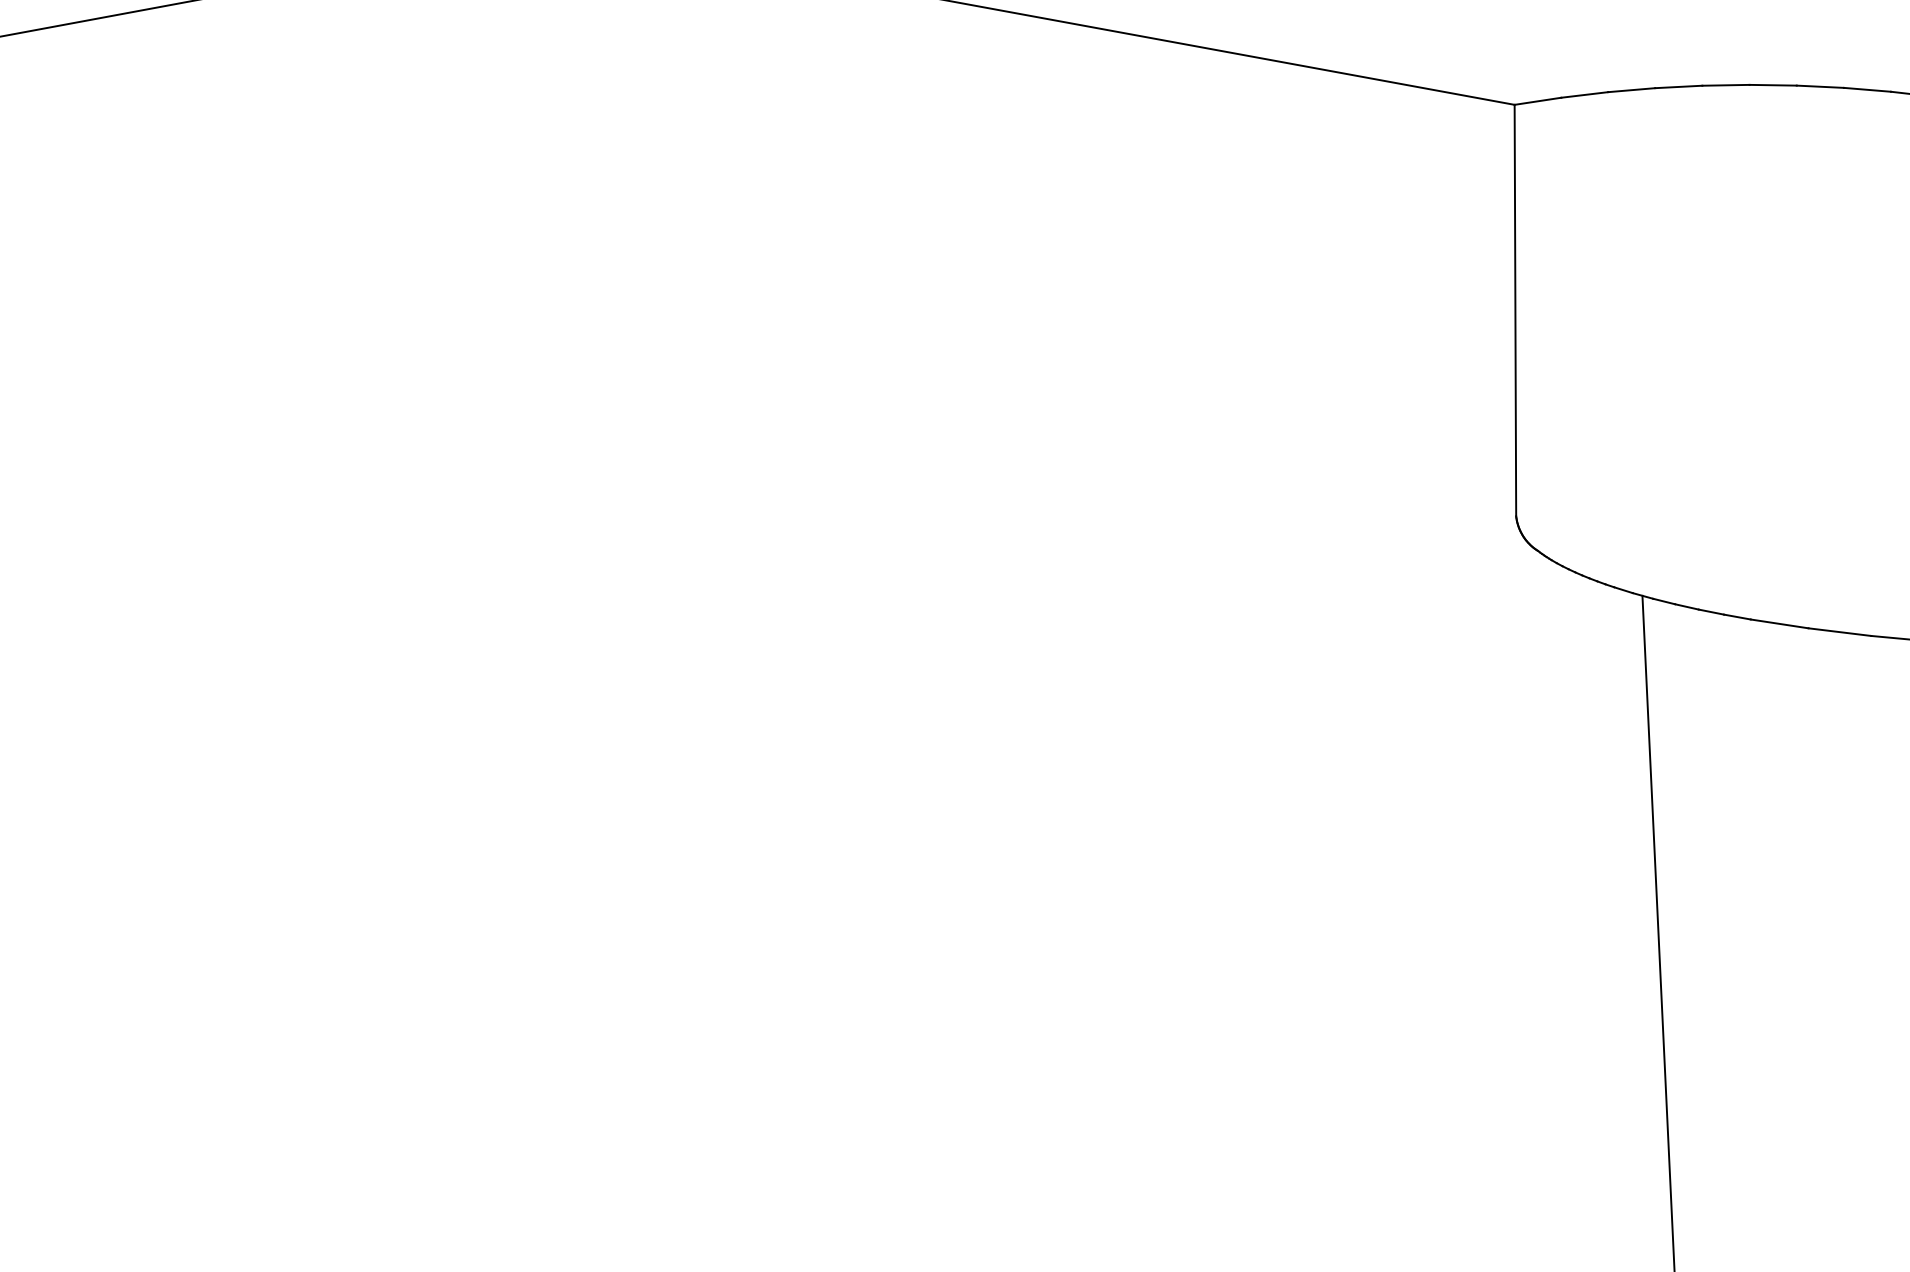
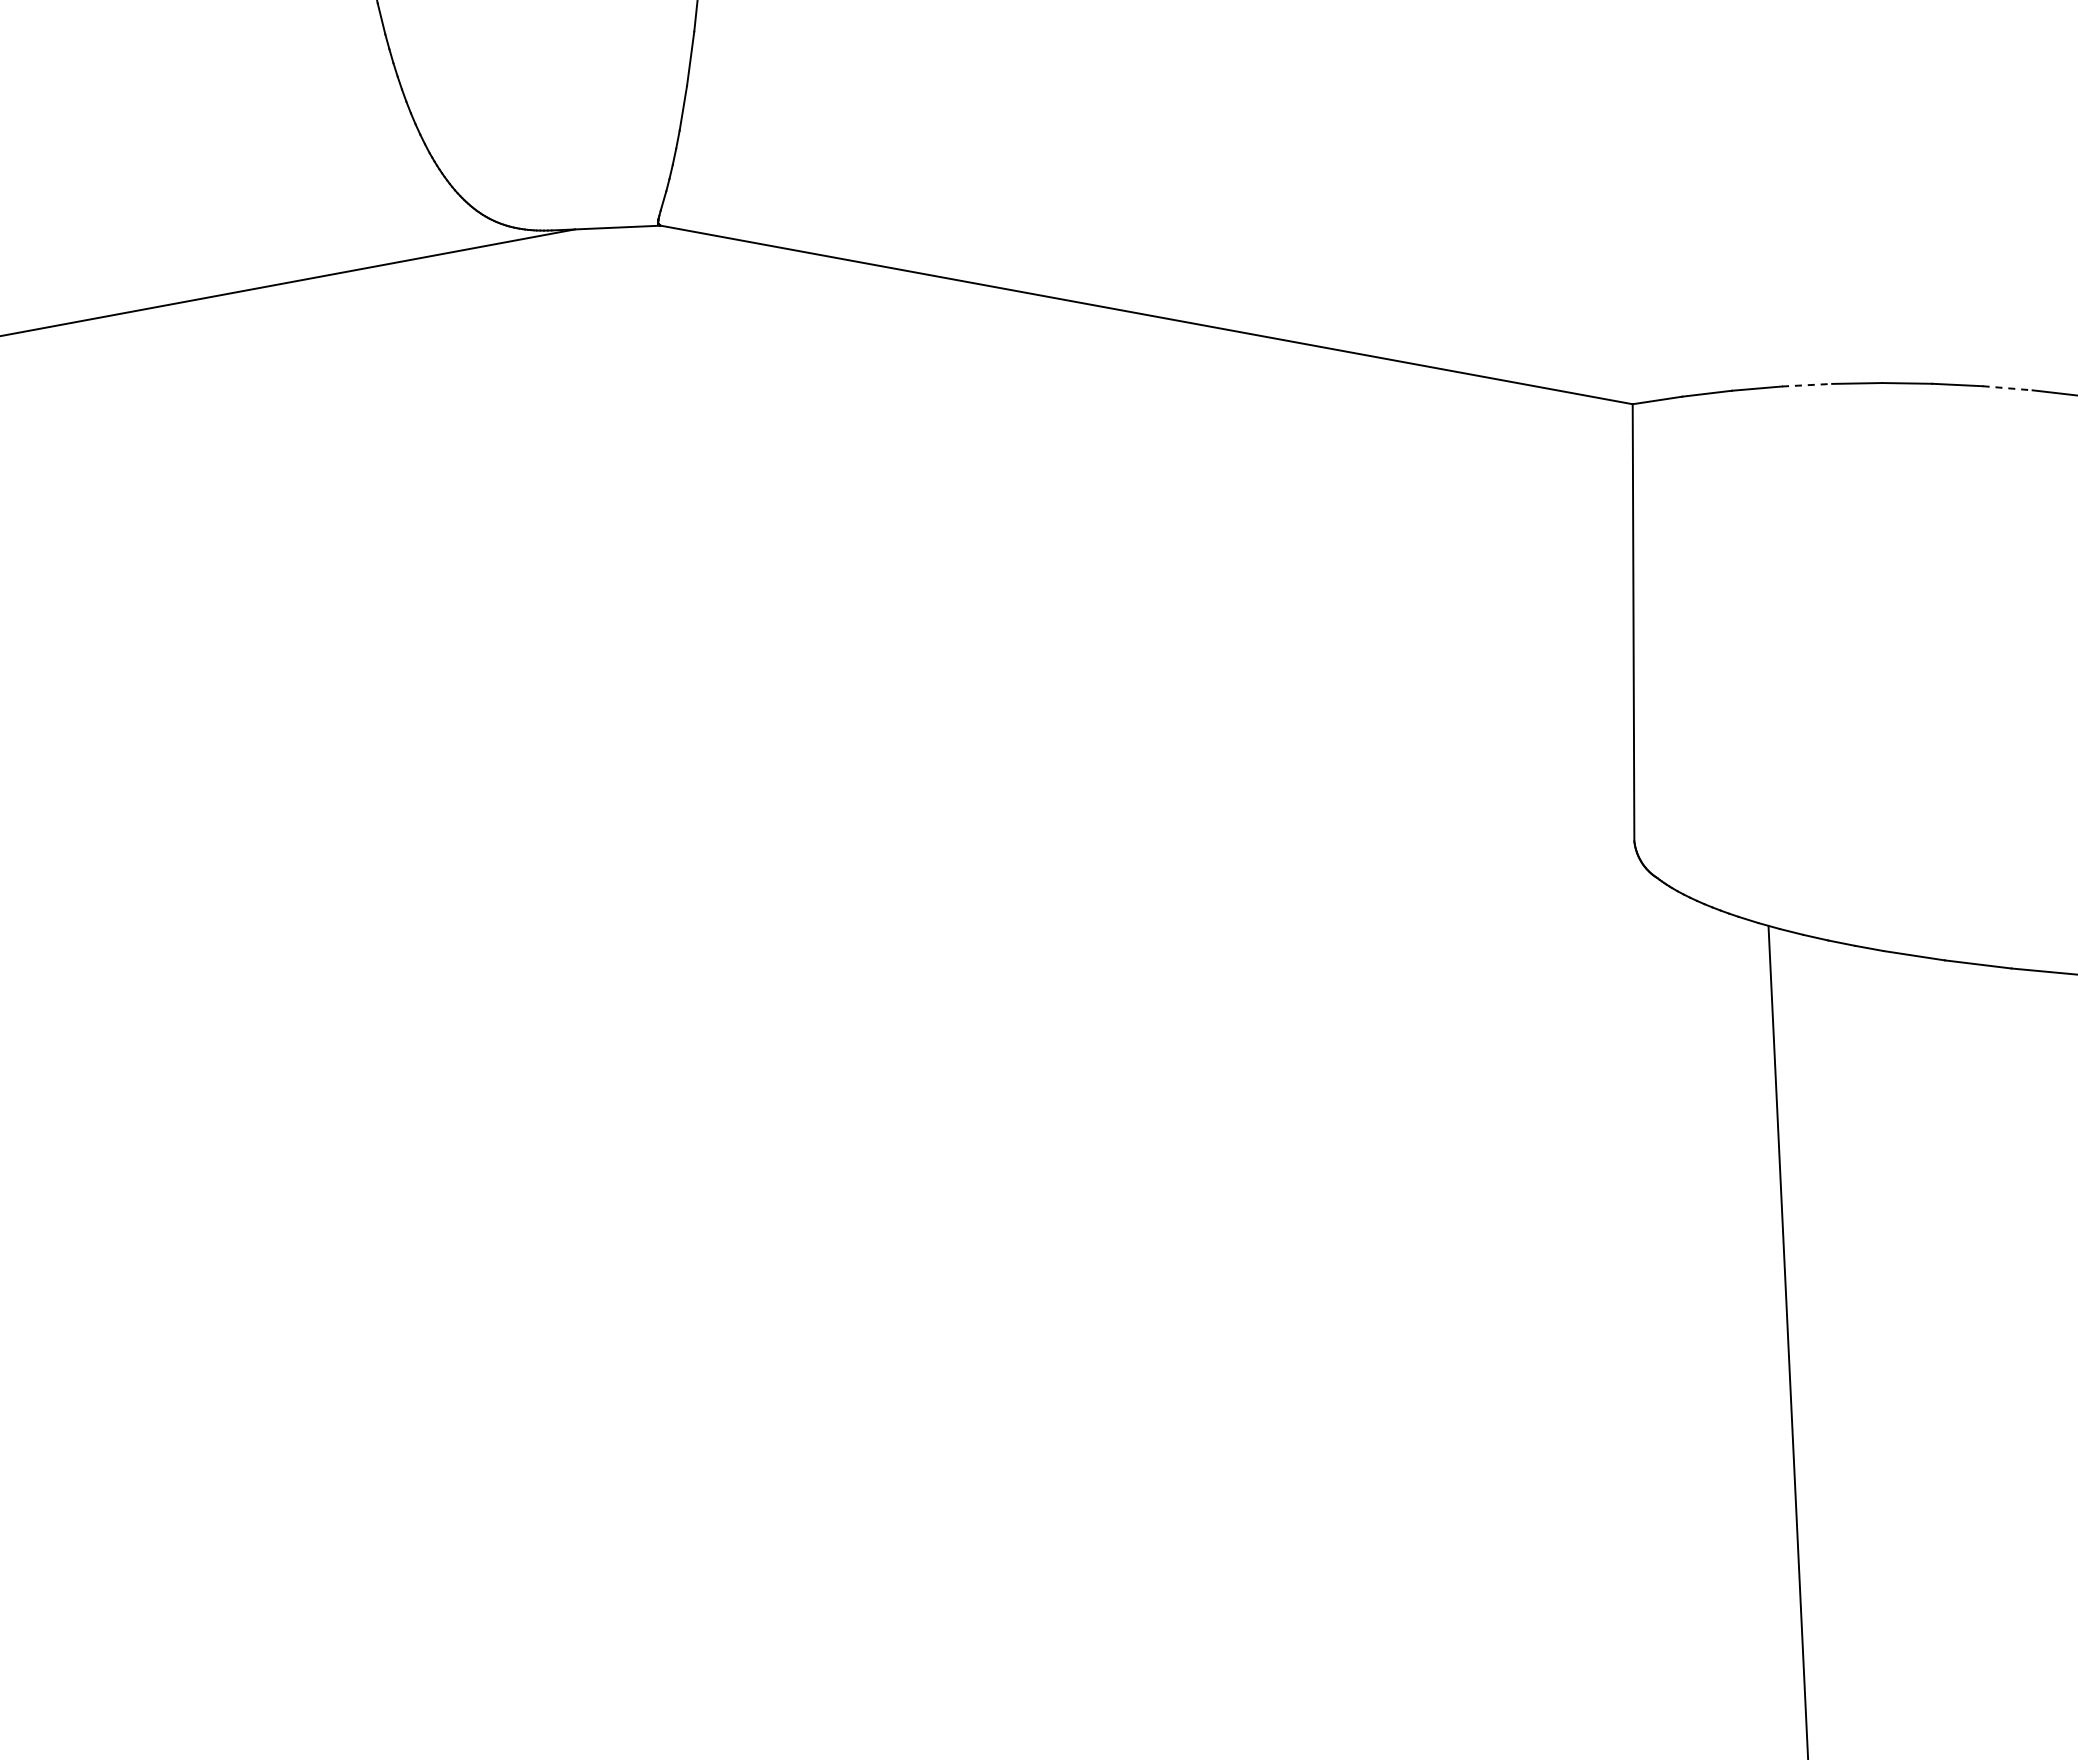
line: (1679, 87) -> (1807, 385), solid -> dashed
line: (1868, 90) -> (2008, 388), solid -> dashed

